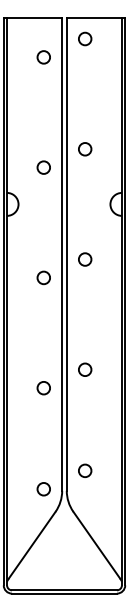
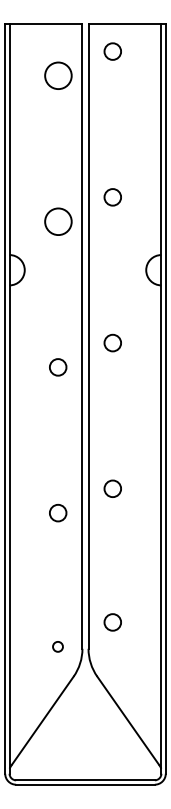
circle: (43, 57) -> (57, 76), size x1.6
circle: (43, 167) -> (57, 221), size x1.6
circle: (43, 489) -> (57, 647), size x0.6

